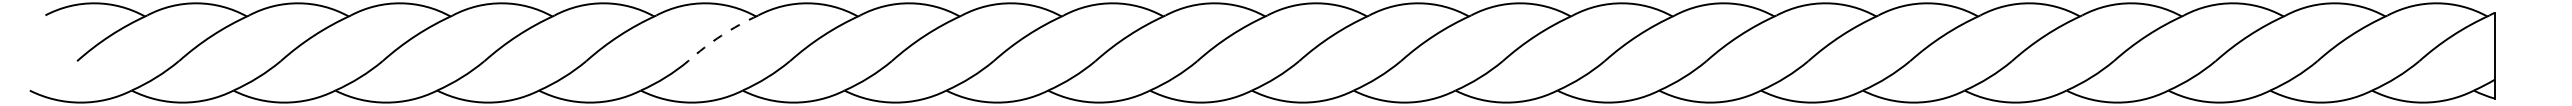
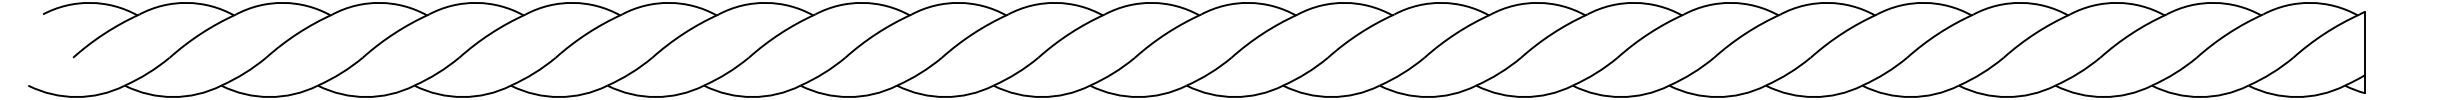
arc: (721, 35) -> (683, 33), dashed -> solid

